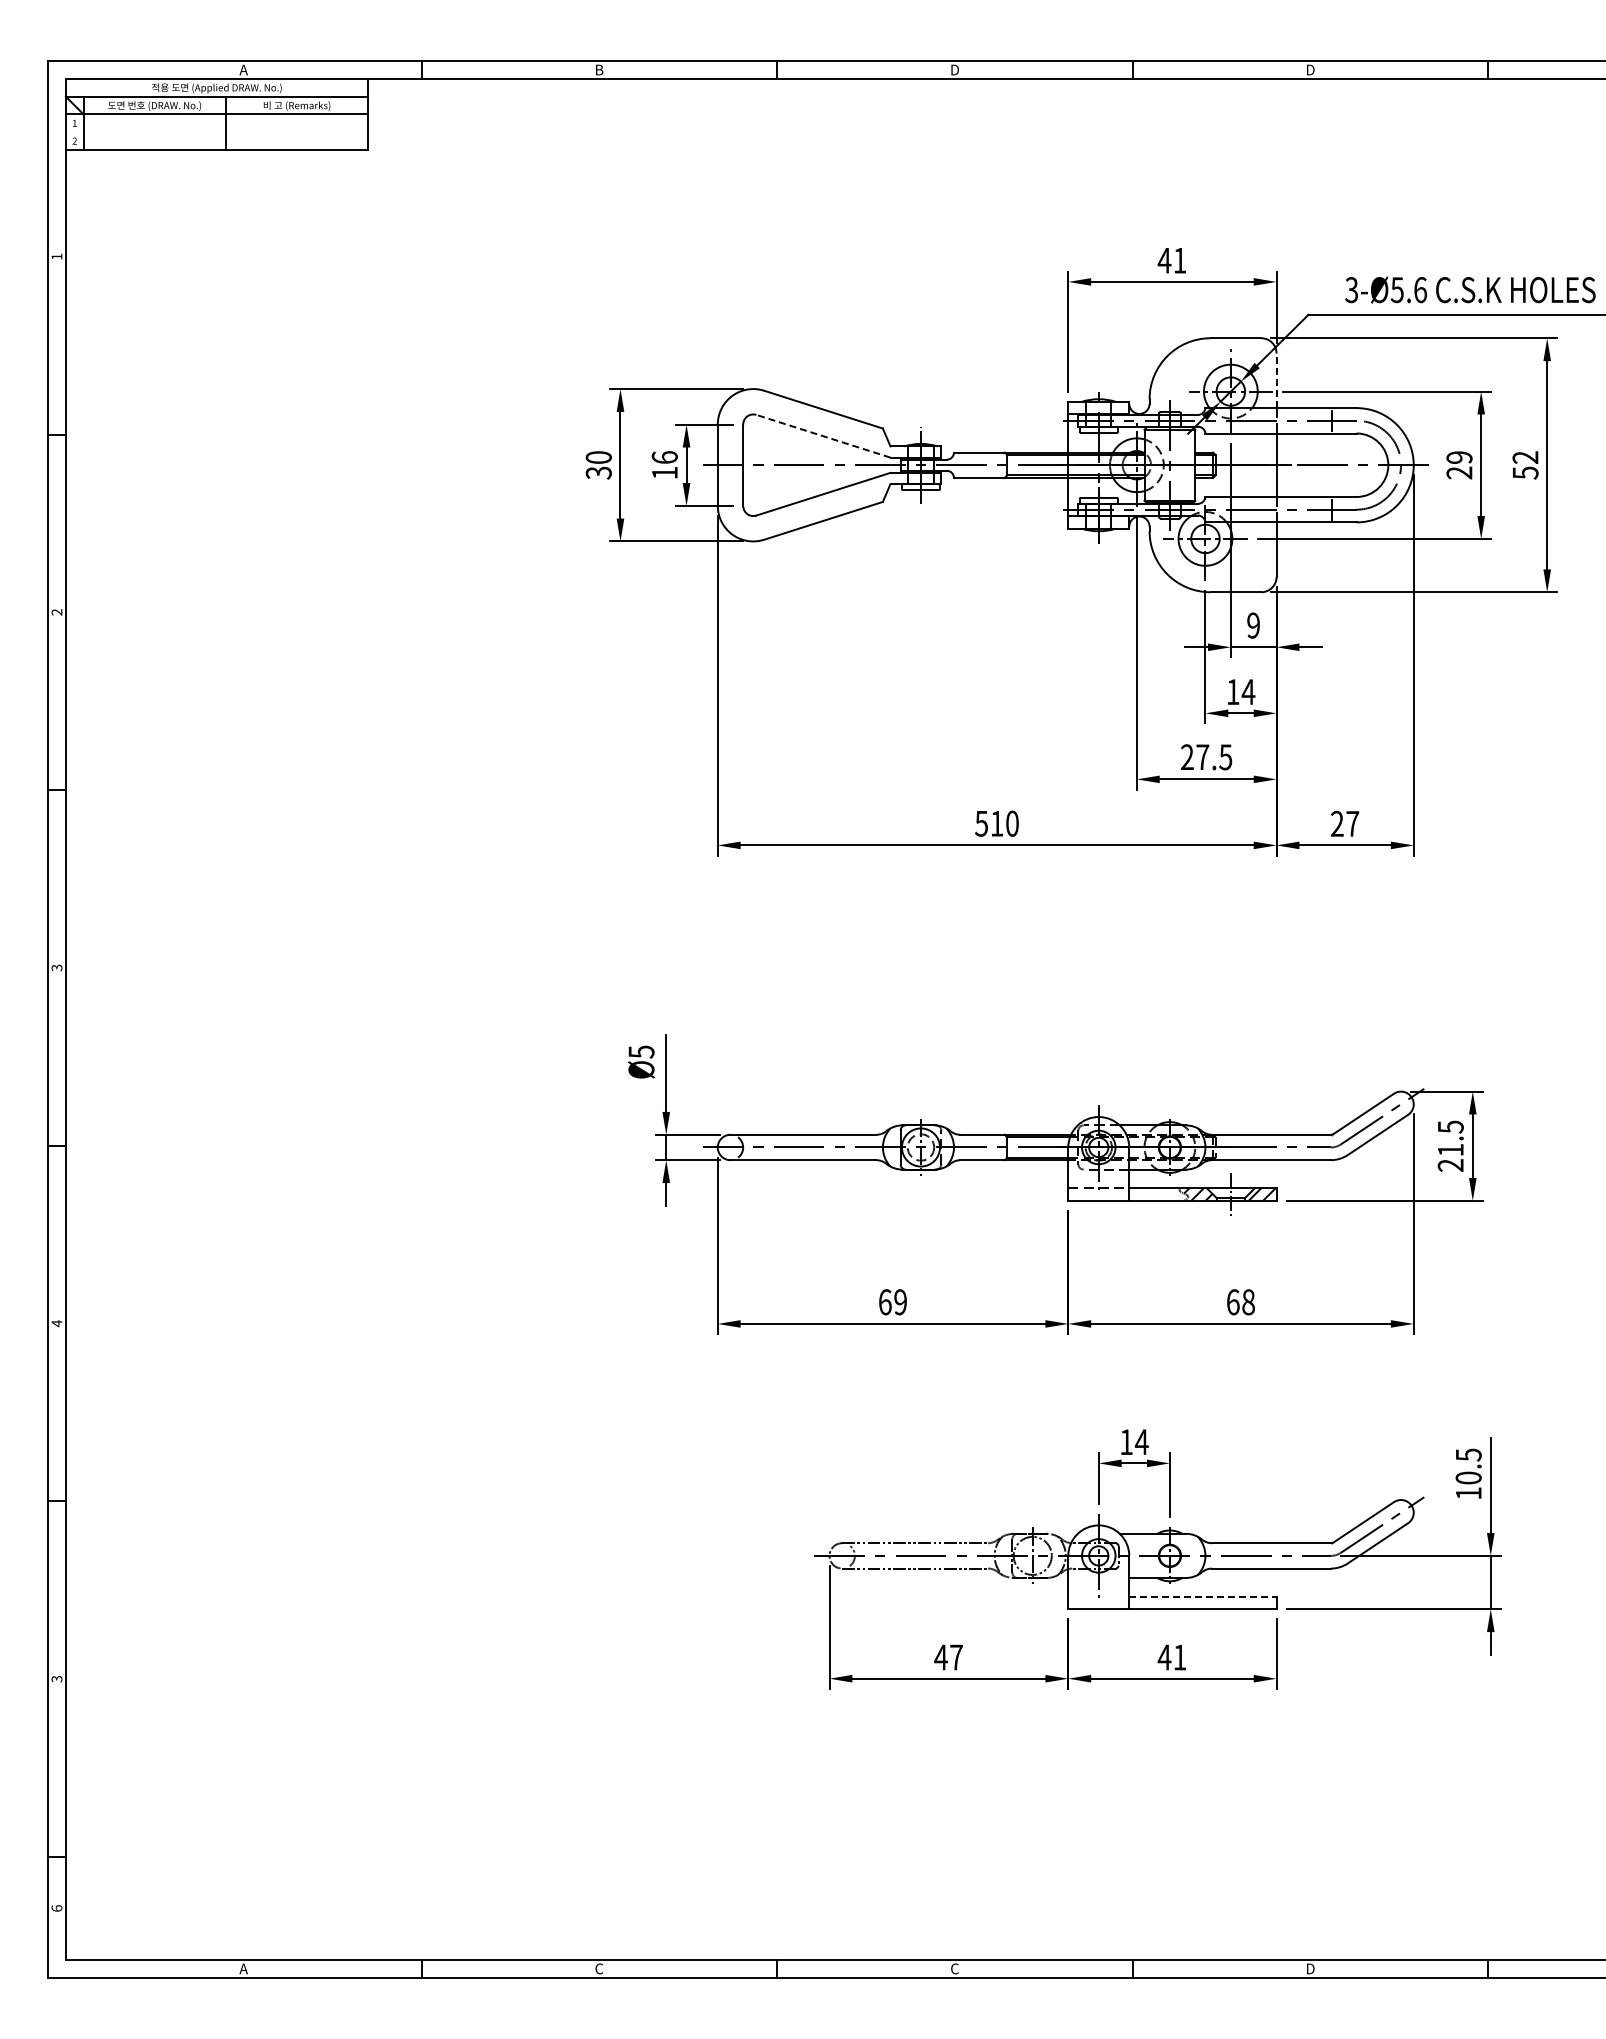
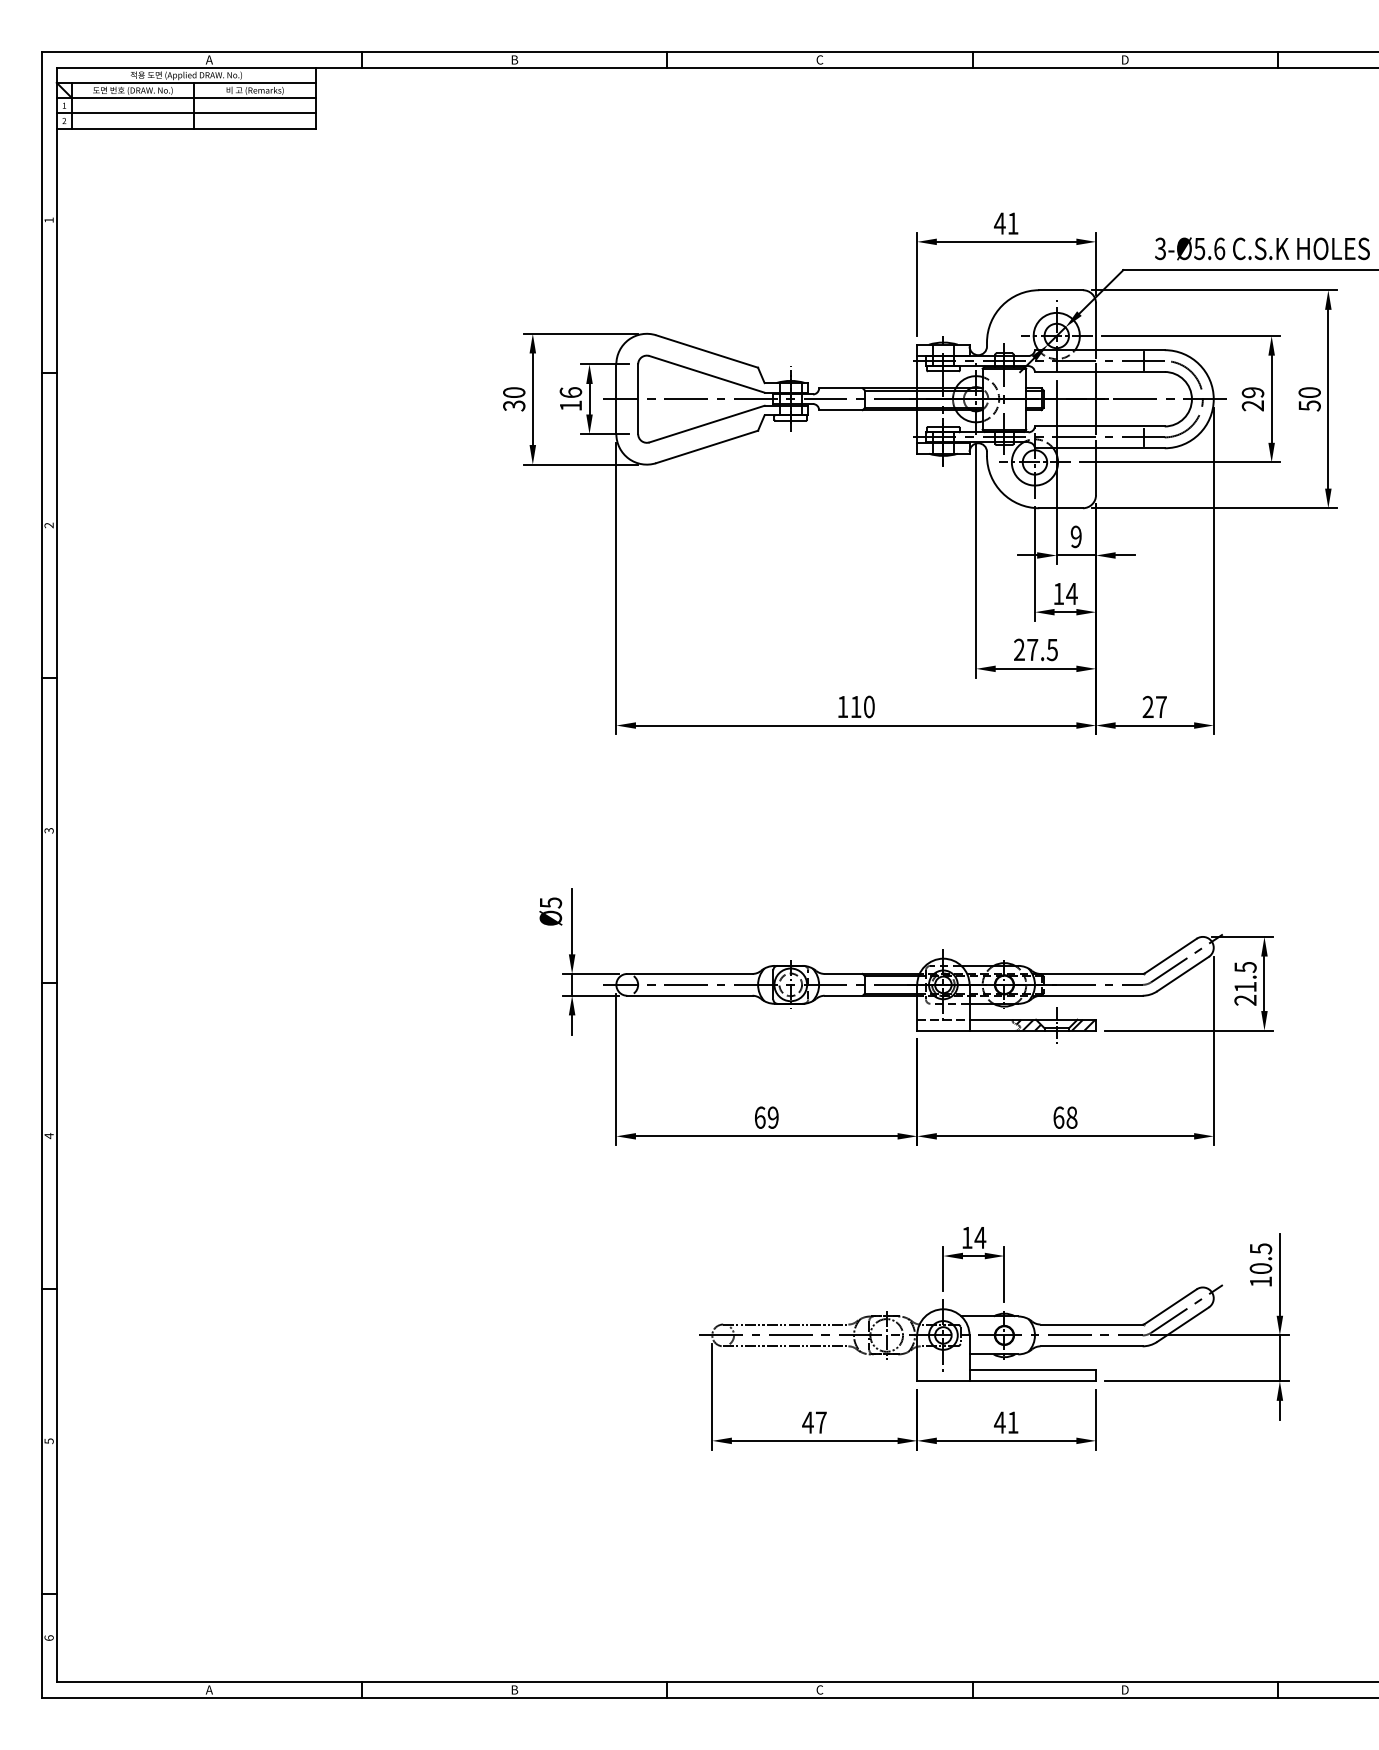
text: (954, 69) -> (819, 59), D -> C
line: (216, 132) -> (186, 113), added
line: (1276, 380) -> (1095, 326), dashed -> solid
line: (823, 436) -> (707, 374), dashed -> solid
text: (1525, 457) -> (1309, 392), 52 -> 50
text: (981, 823) -> (842, 706), 510 -> 110
line: (1202, 1596) -> (1032, 1370), dashed -> solid
text: (56, 1678) -> (48, 1440), 3 -> 5
text: (599, 1968) -> (514, 1689), C -> B

